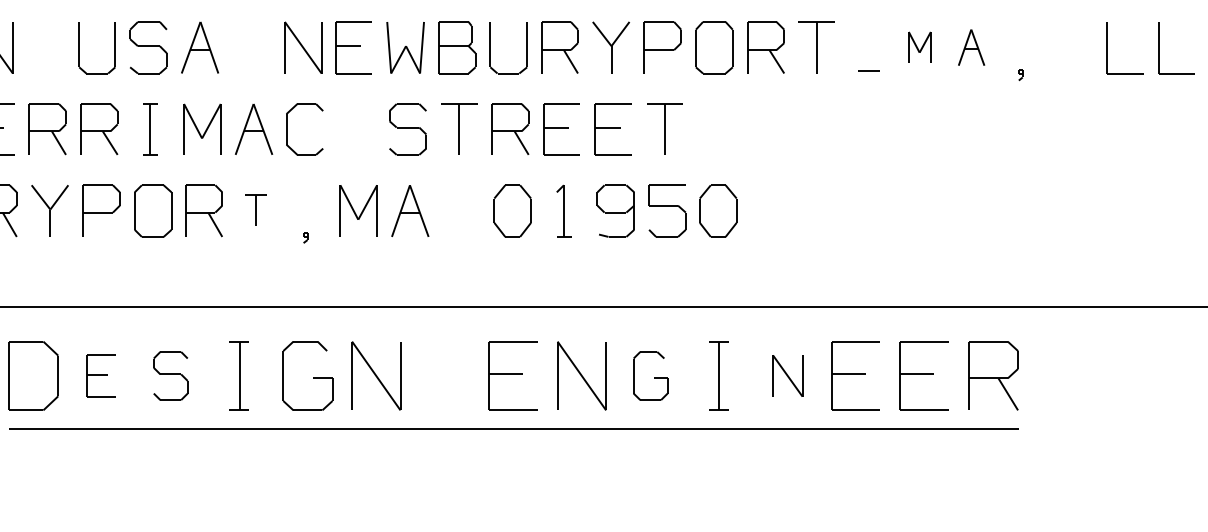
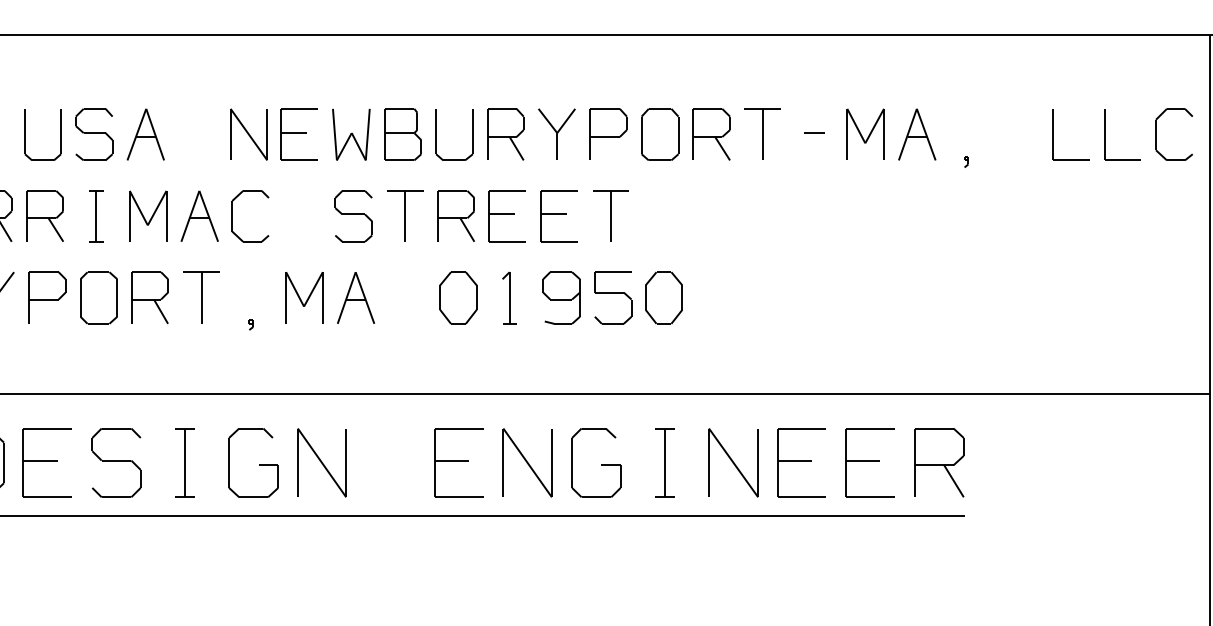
part: (919, 46) -> (865, 133), size x1.67
part: (971, 47) -> (917, 134), size x1.43
line: (868, 70) -> (814, 132), moved
part: (255, 210) -> (201, 297), size x1.67
part: (100, 375) -> (46, 462), size x1.67
part: (170, 375) -> (116, 462), size x1.43
part: (650, 375) -> (596, 462), size x1.43
part: (787, 375) -> (733, 462), size x1.67

